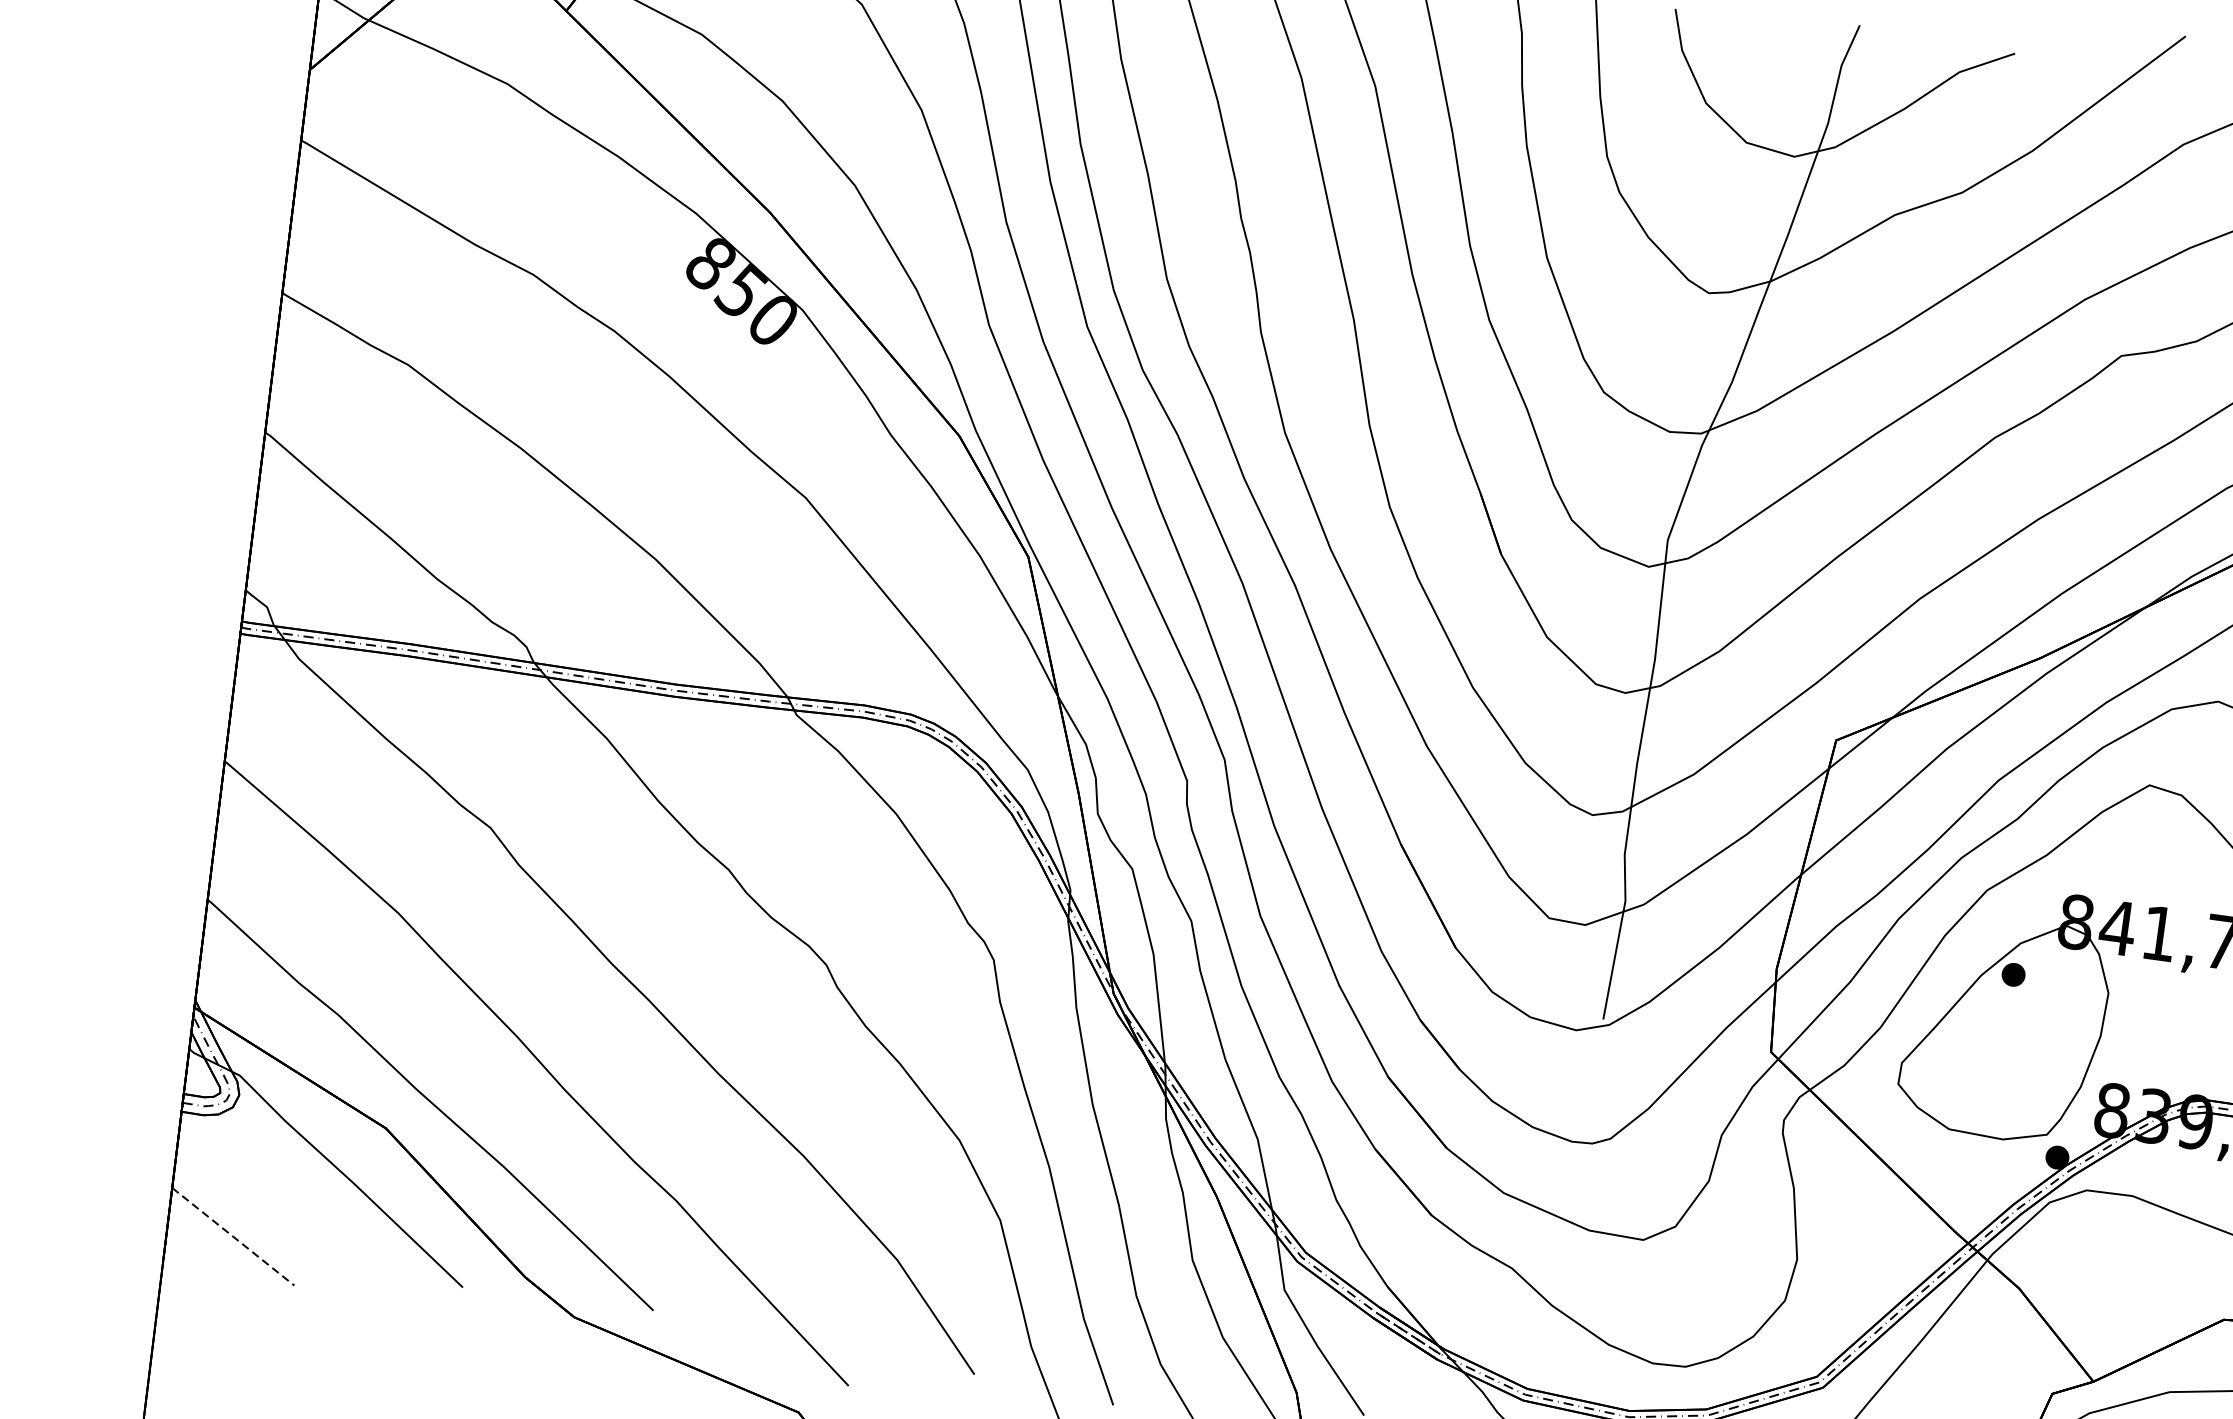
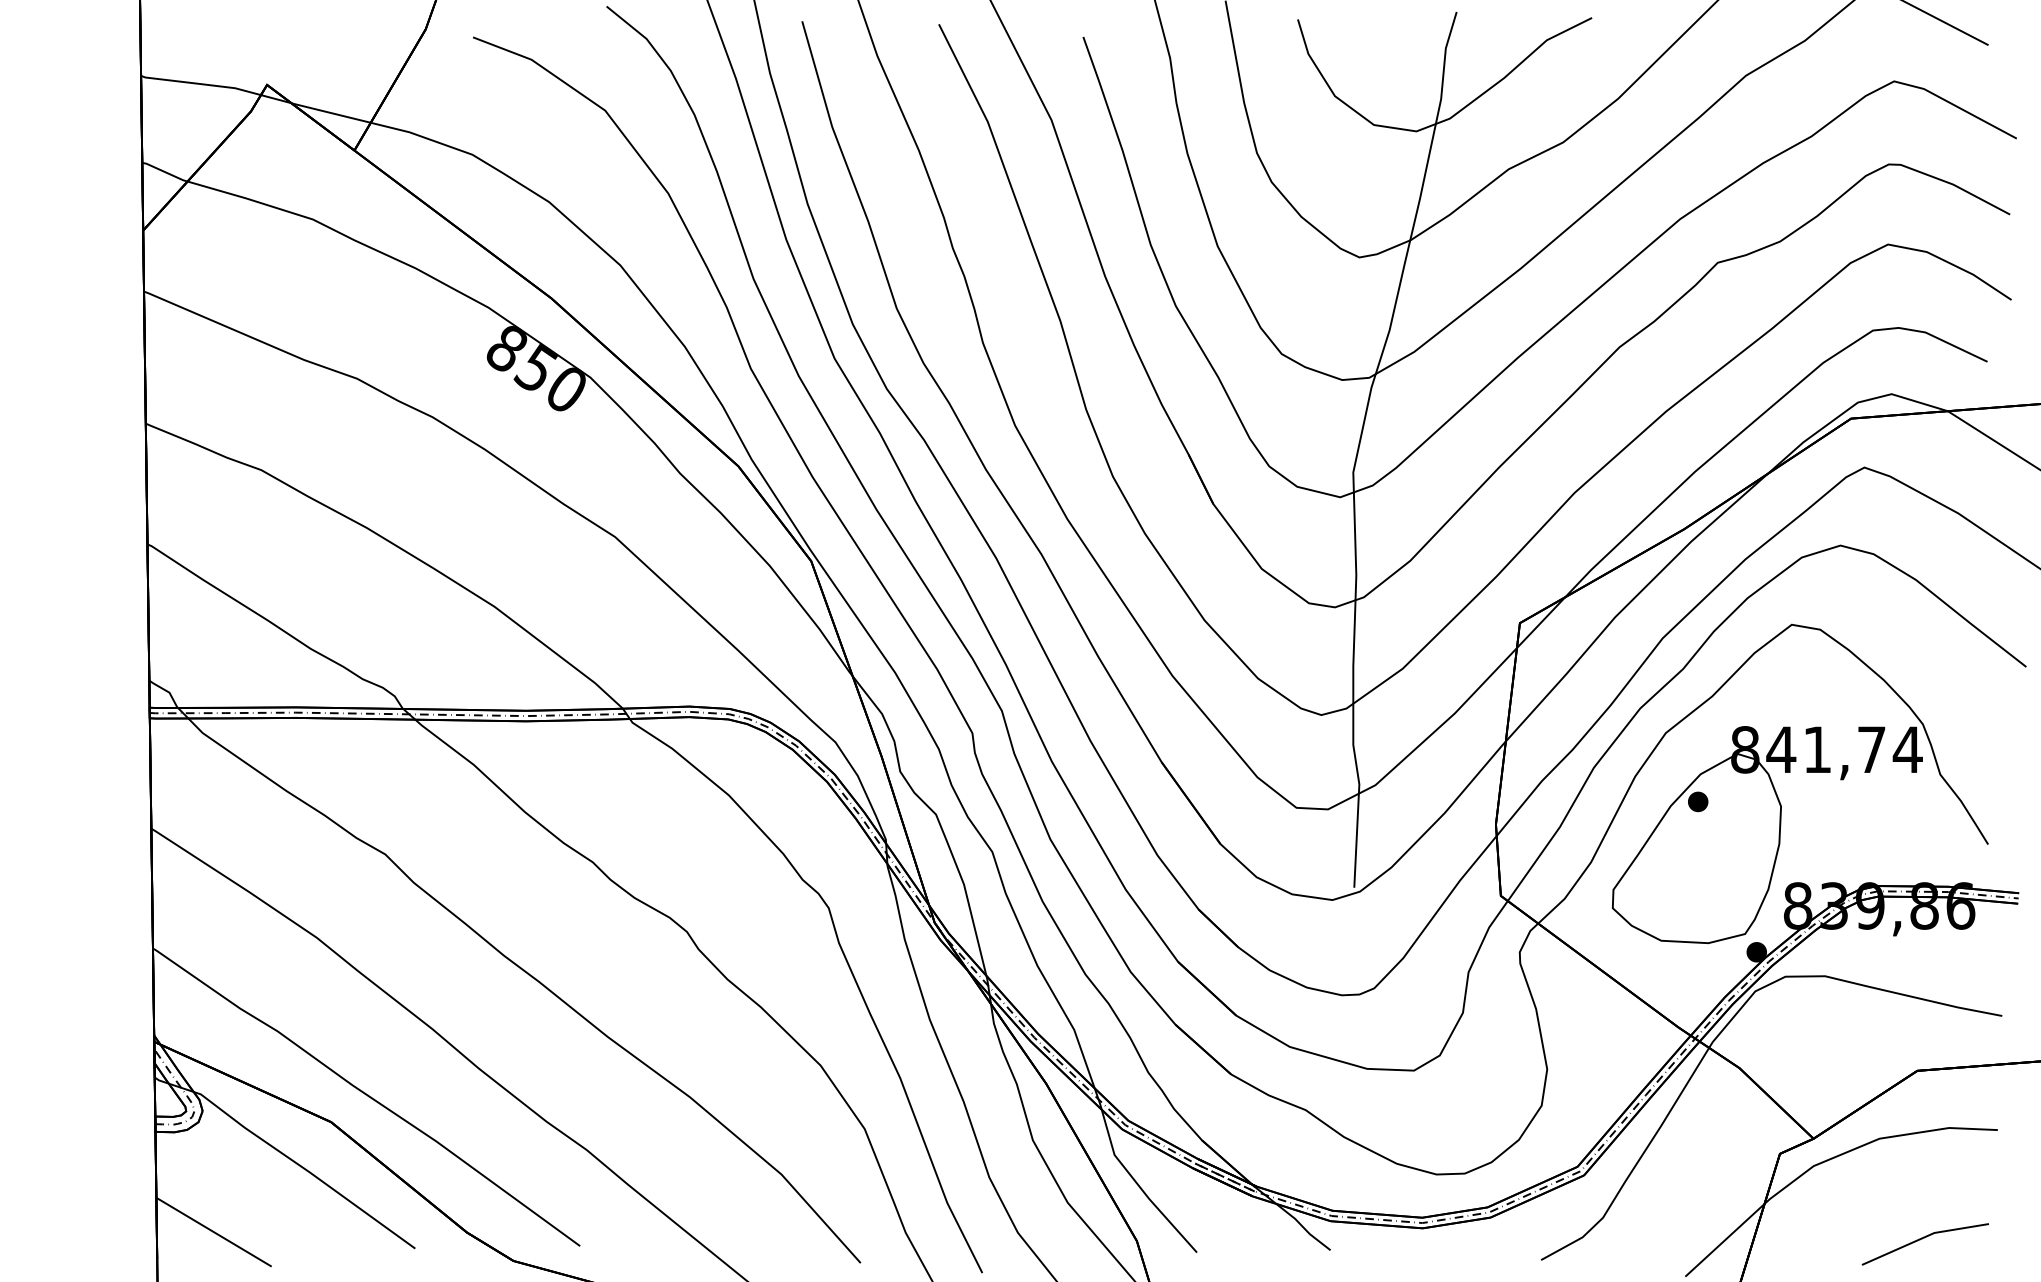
line: (232, 1235) -> (213, 1231), dashed -> solid

